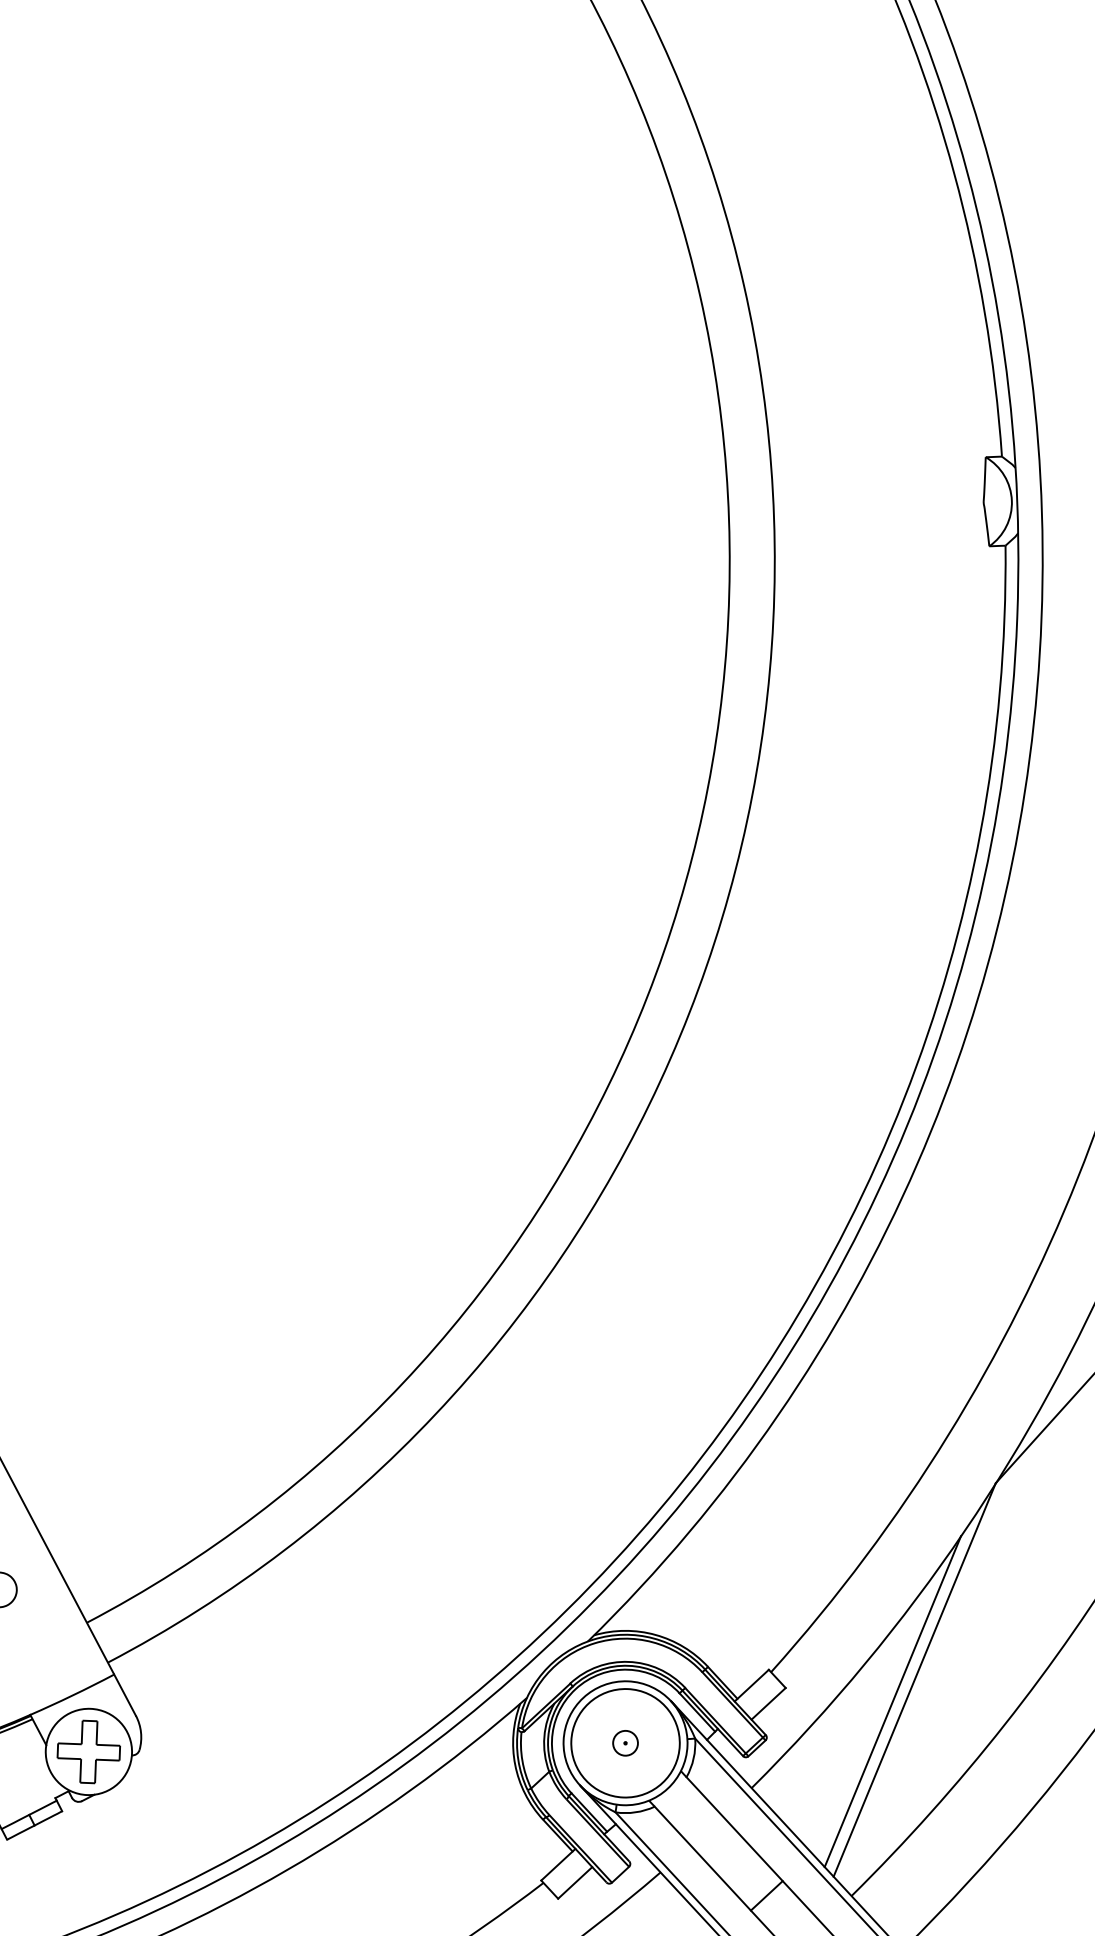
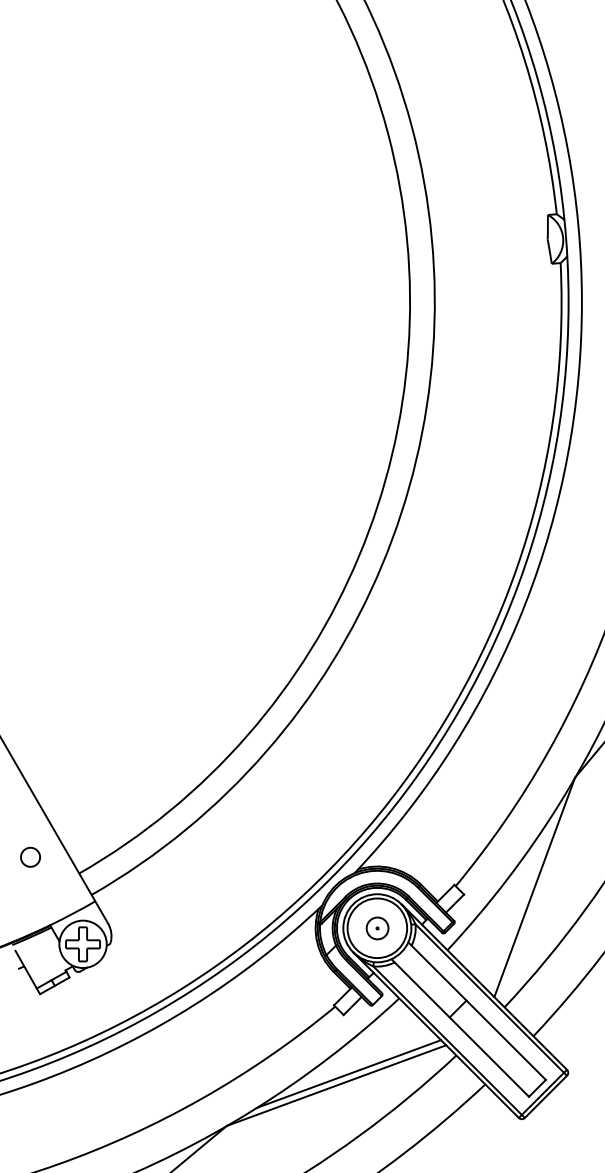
line: (893, 1701) -> (523, 899), removed
part: (624, 1741) -> (376, 927), size x1.6

